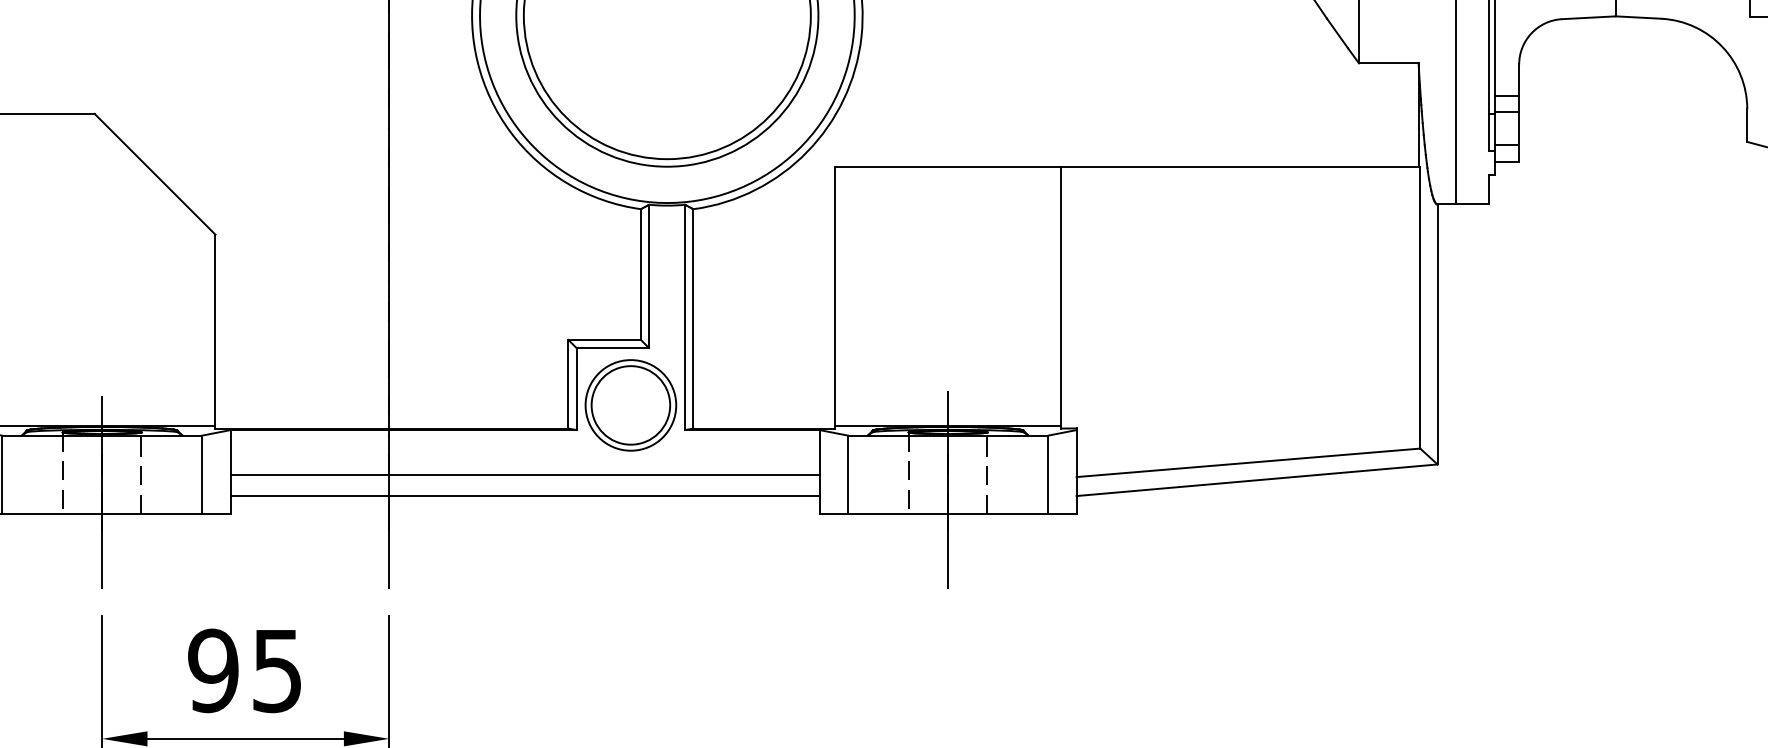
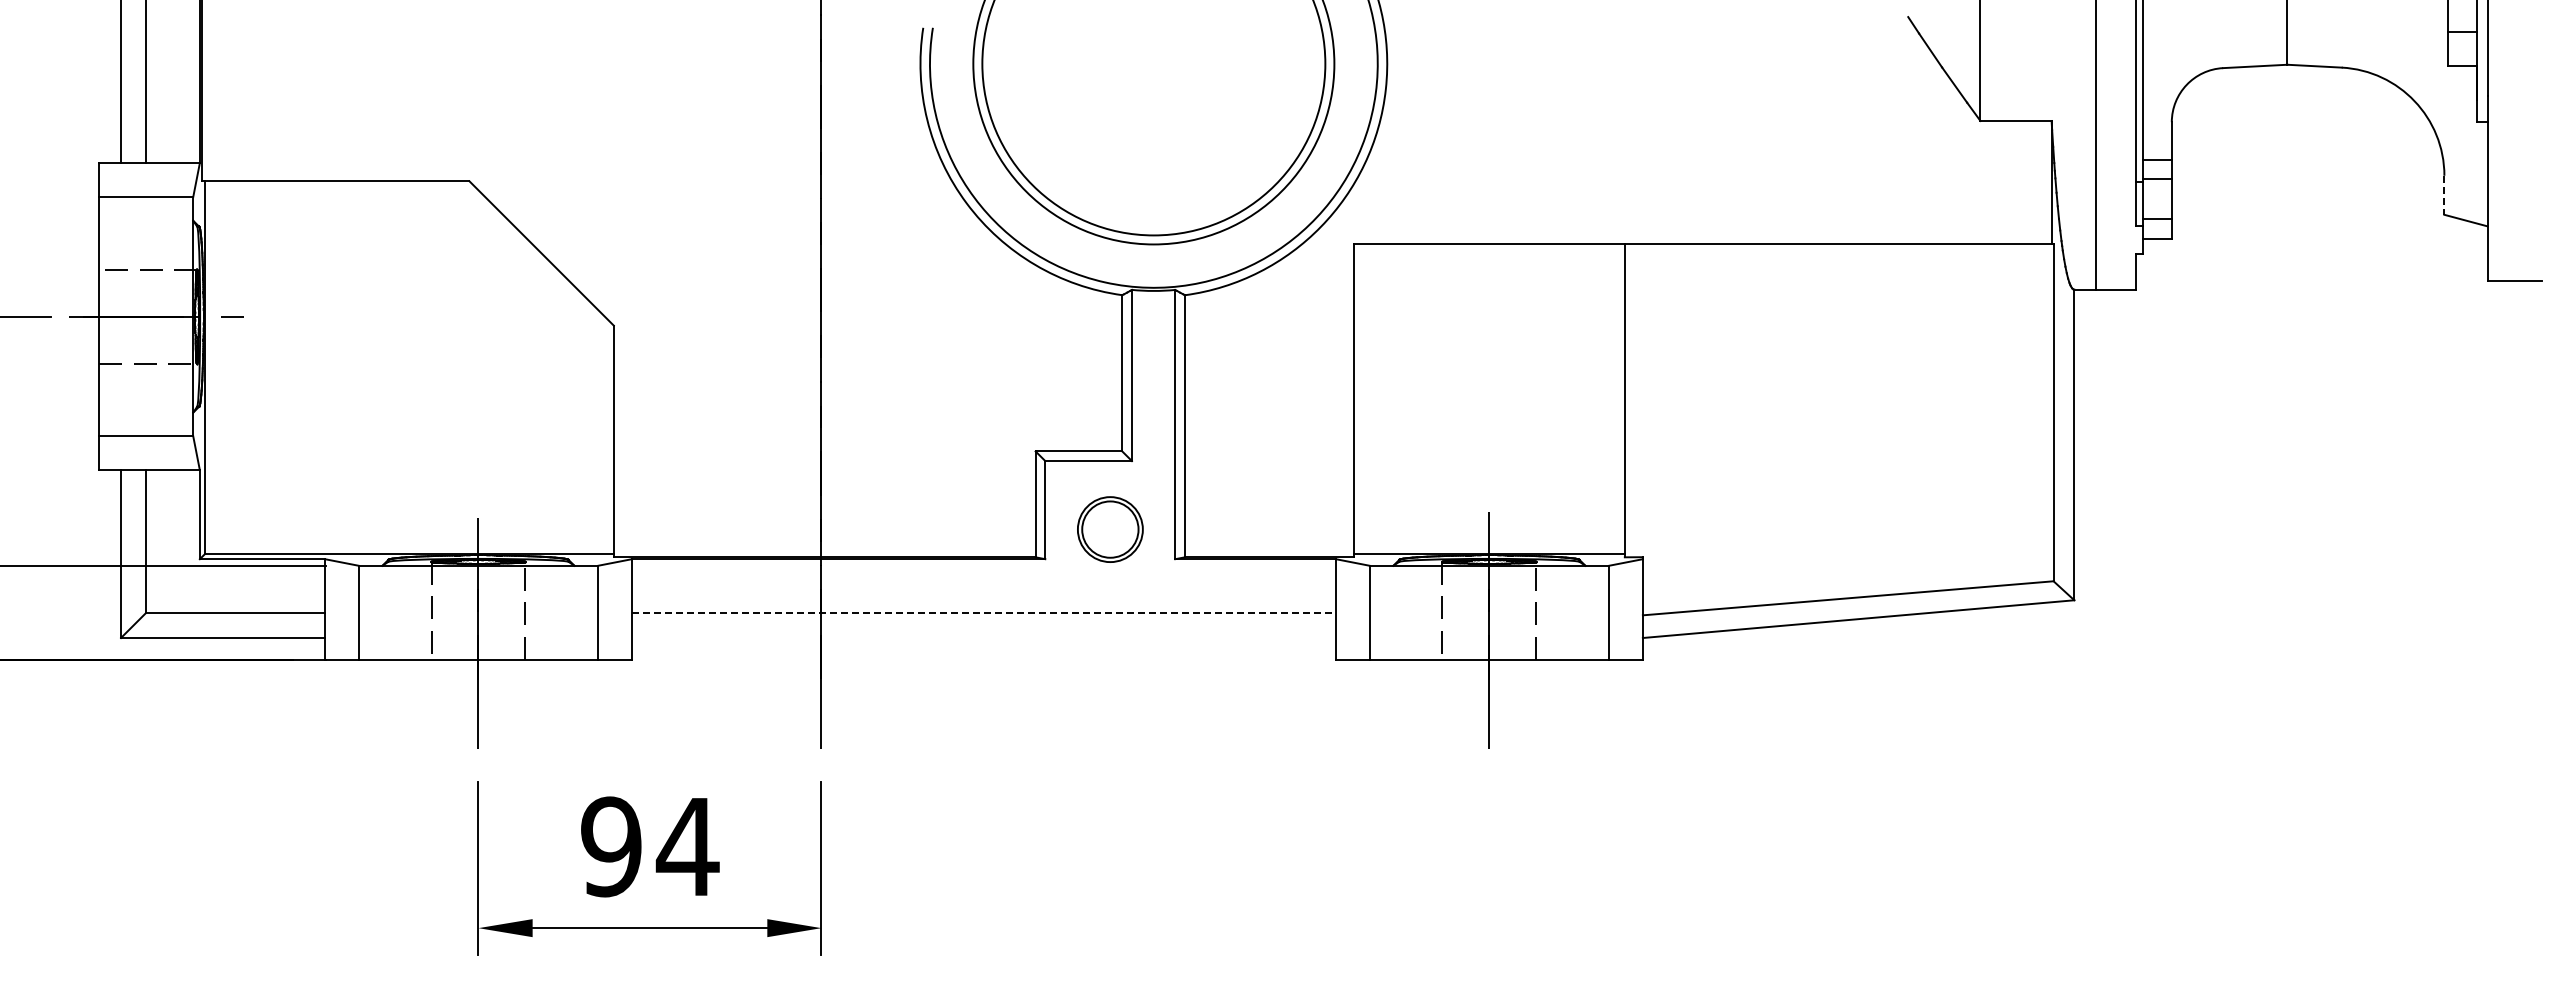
line: (1747, 125) -> (2444, 195), solid -> dashed
part: (631, 405) -> (1110, 529), size x0.6
line: (525, 475) -> (984, 613), solid -> dashed
line: (524, 496) -> (983, 638), removed
text: (277, 671) -> (687, 847), 95 -> 94

